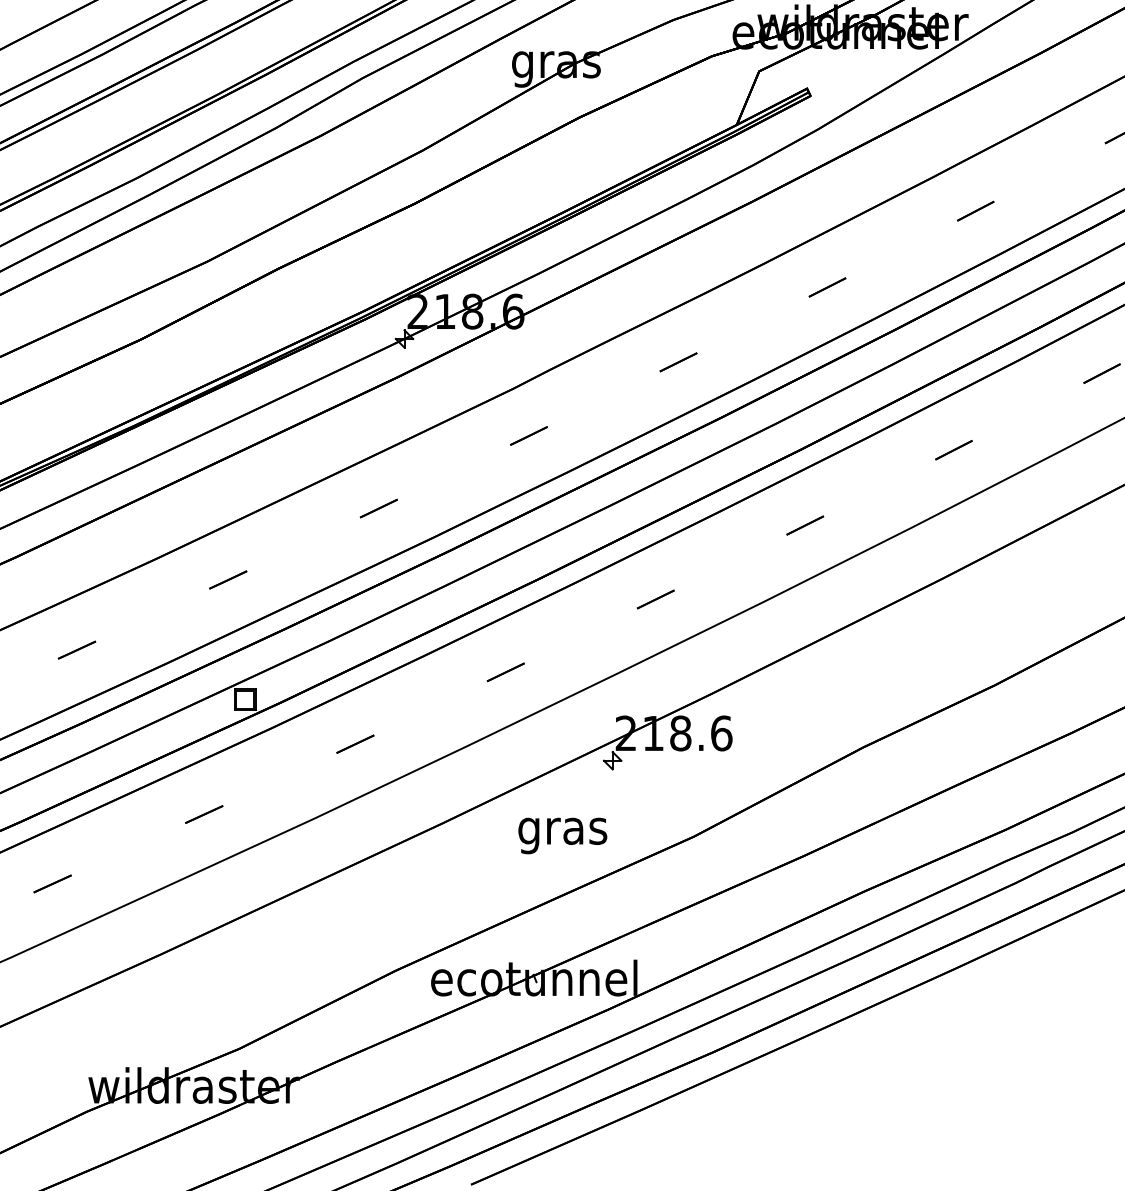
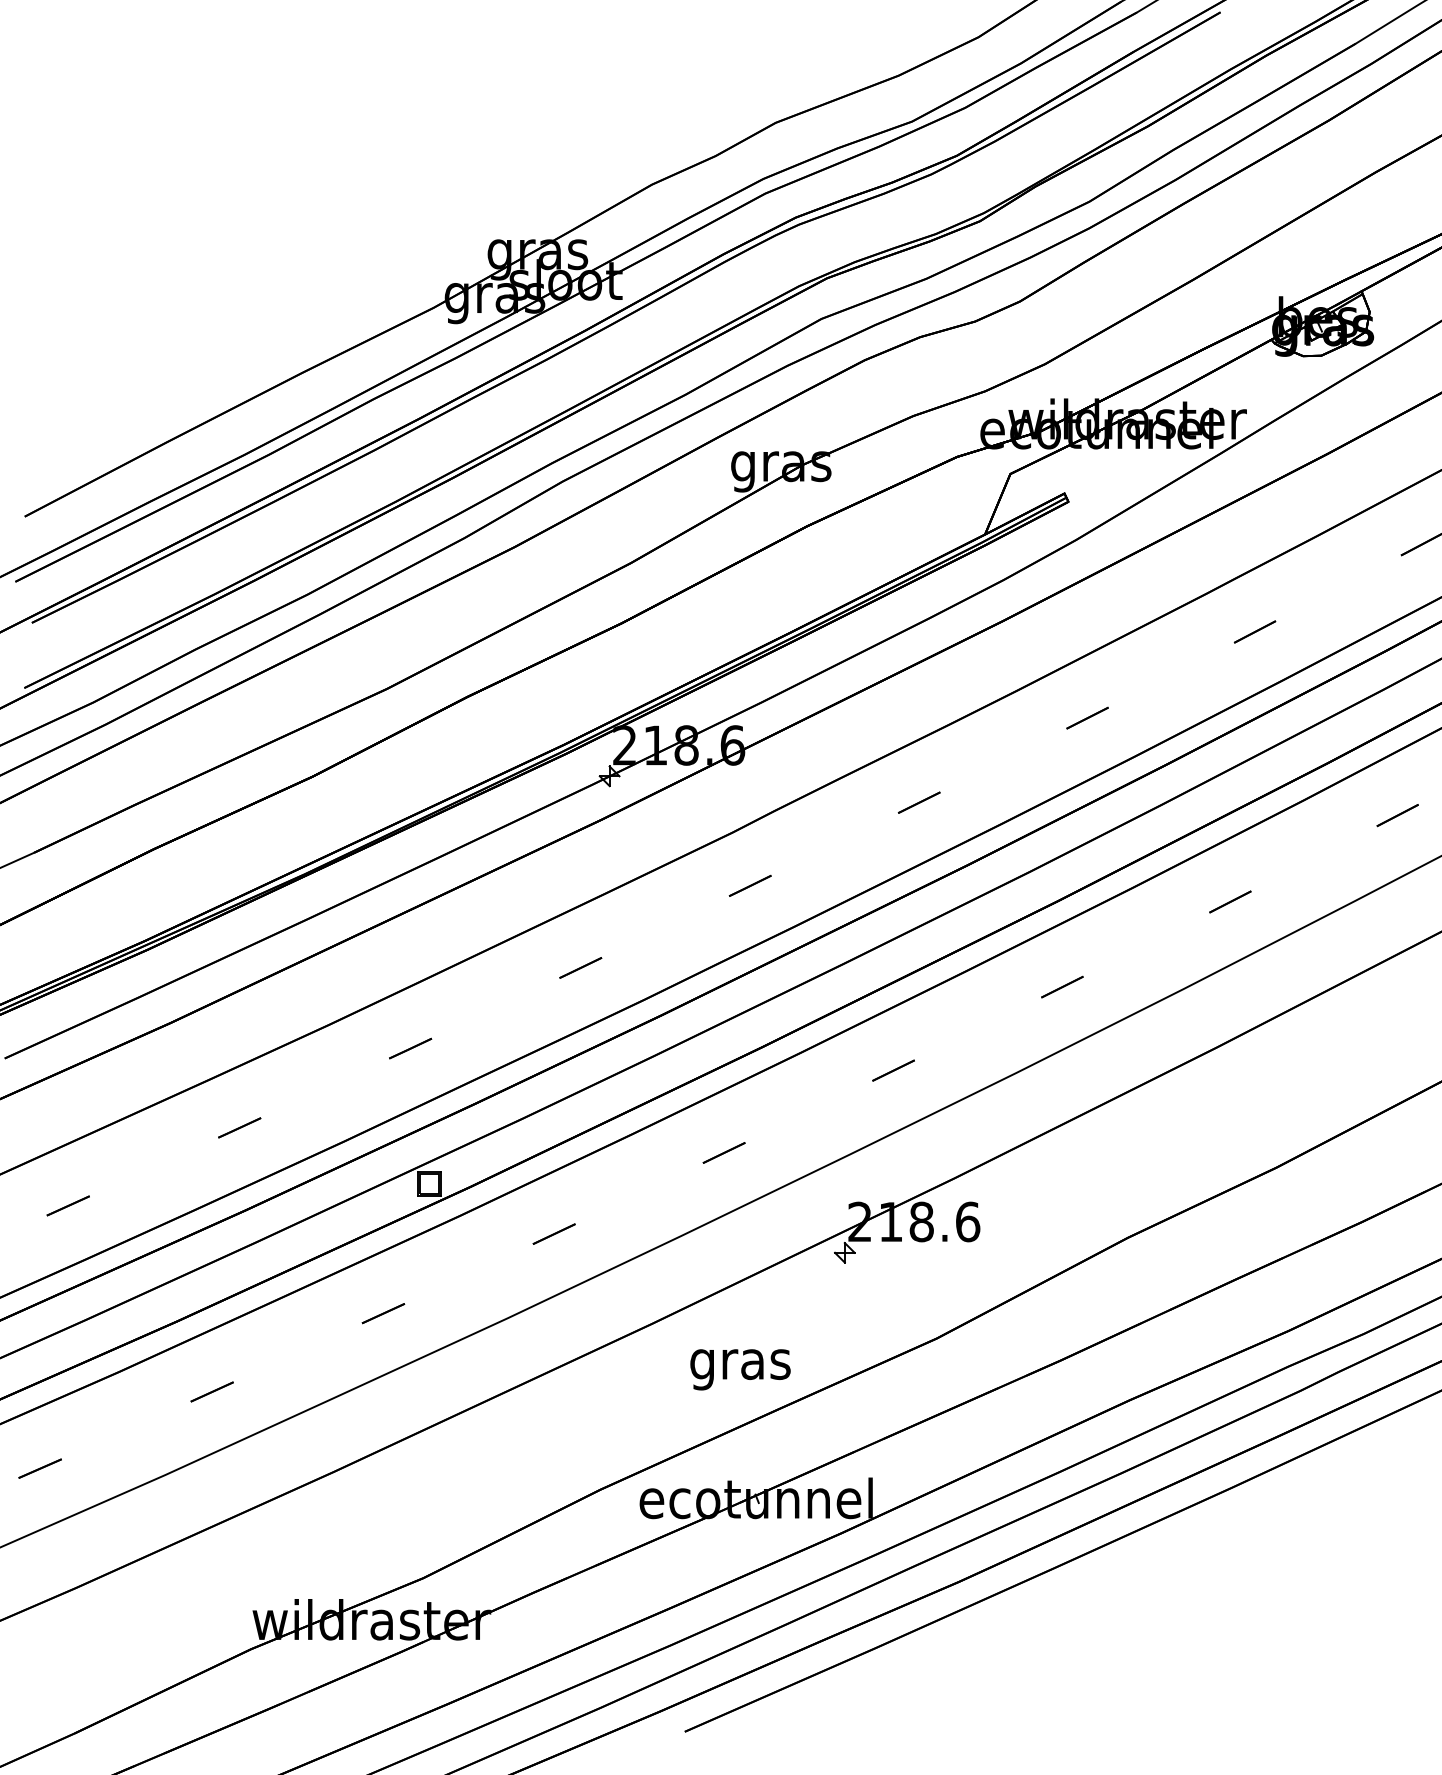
text: (562, 835) -> (740, 1369), moved

